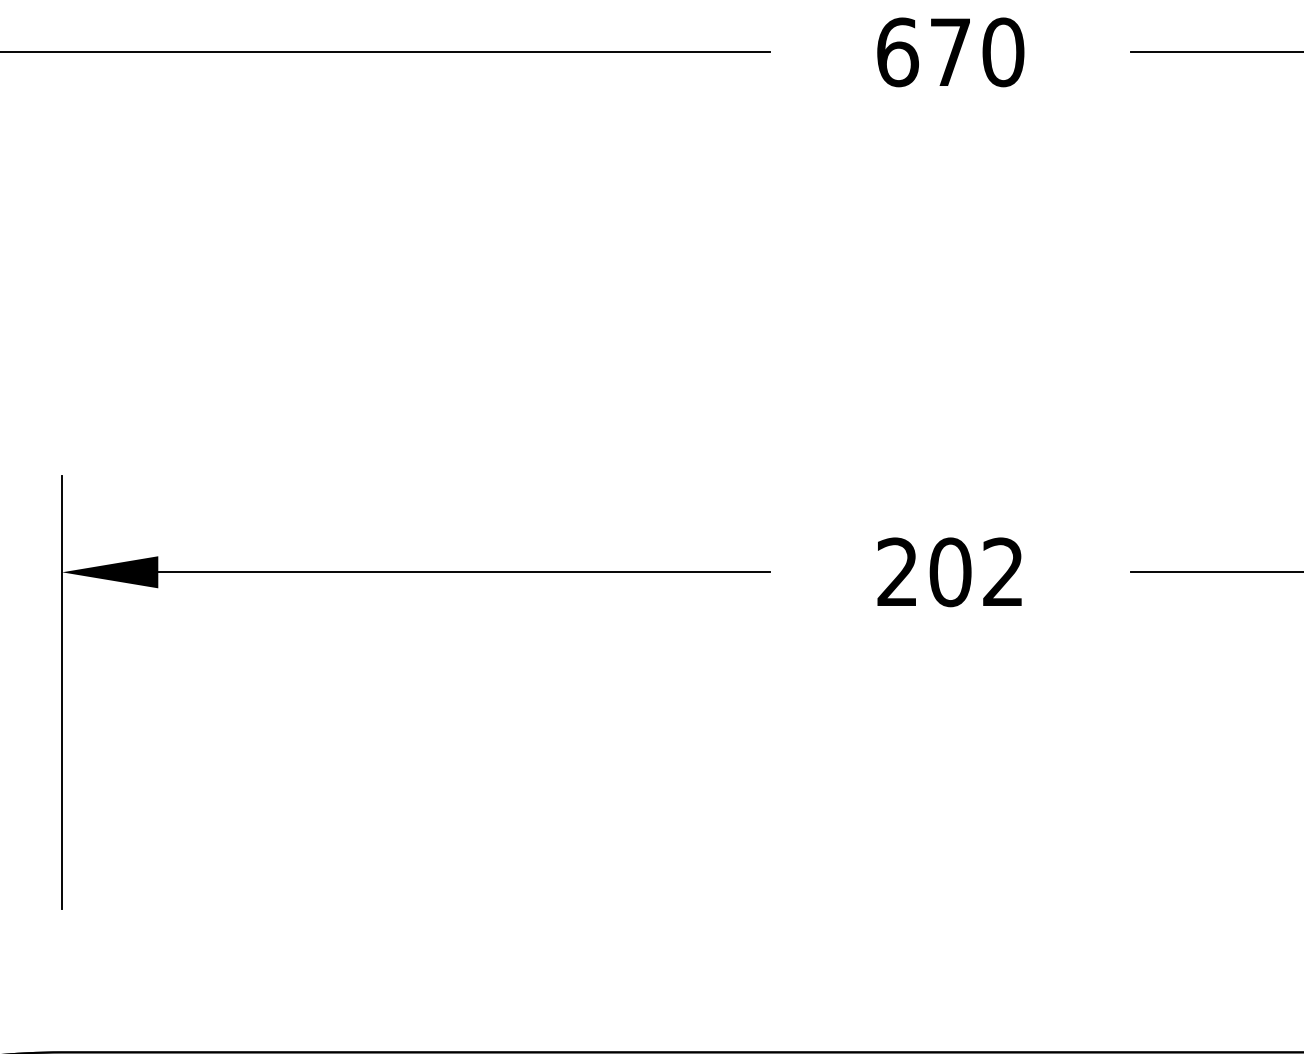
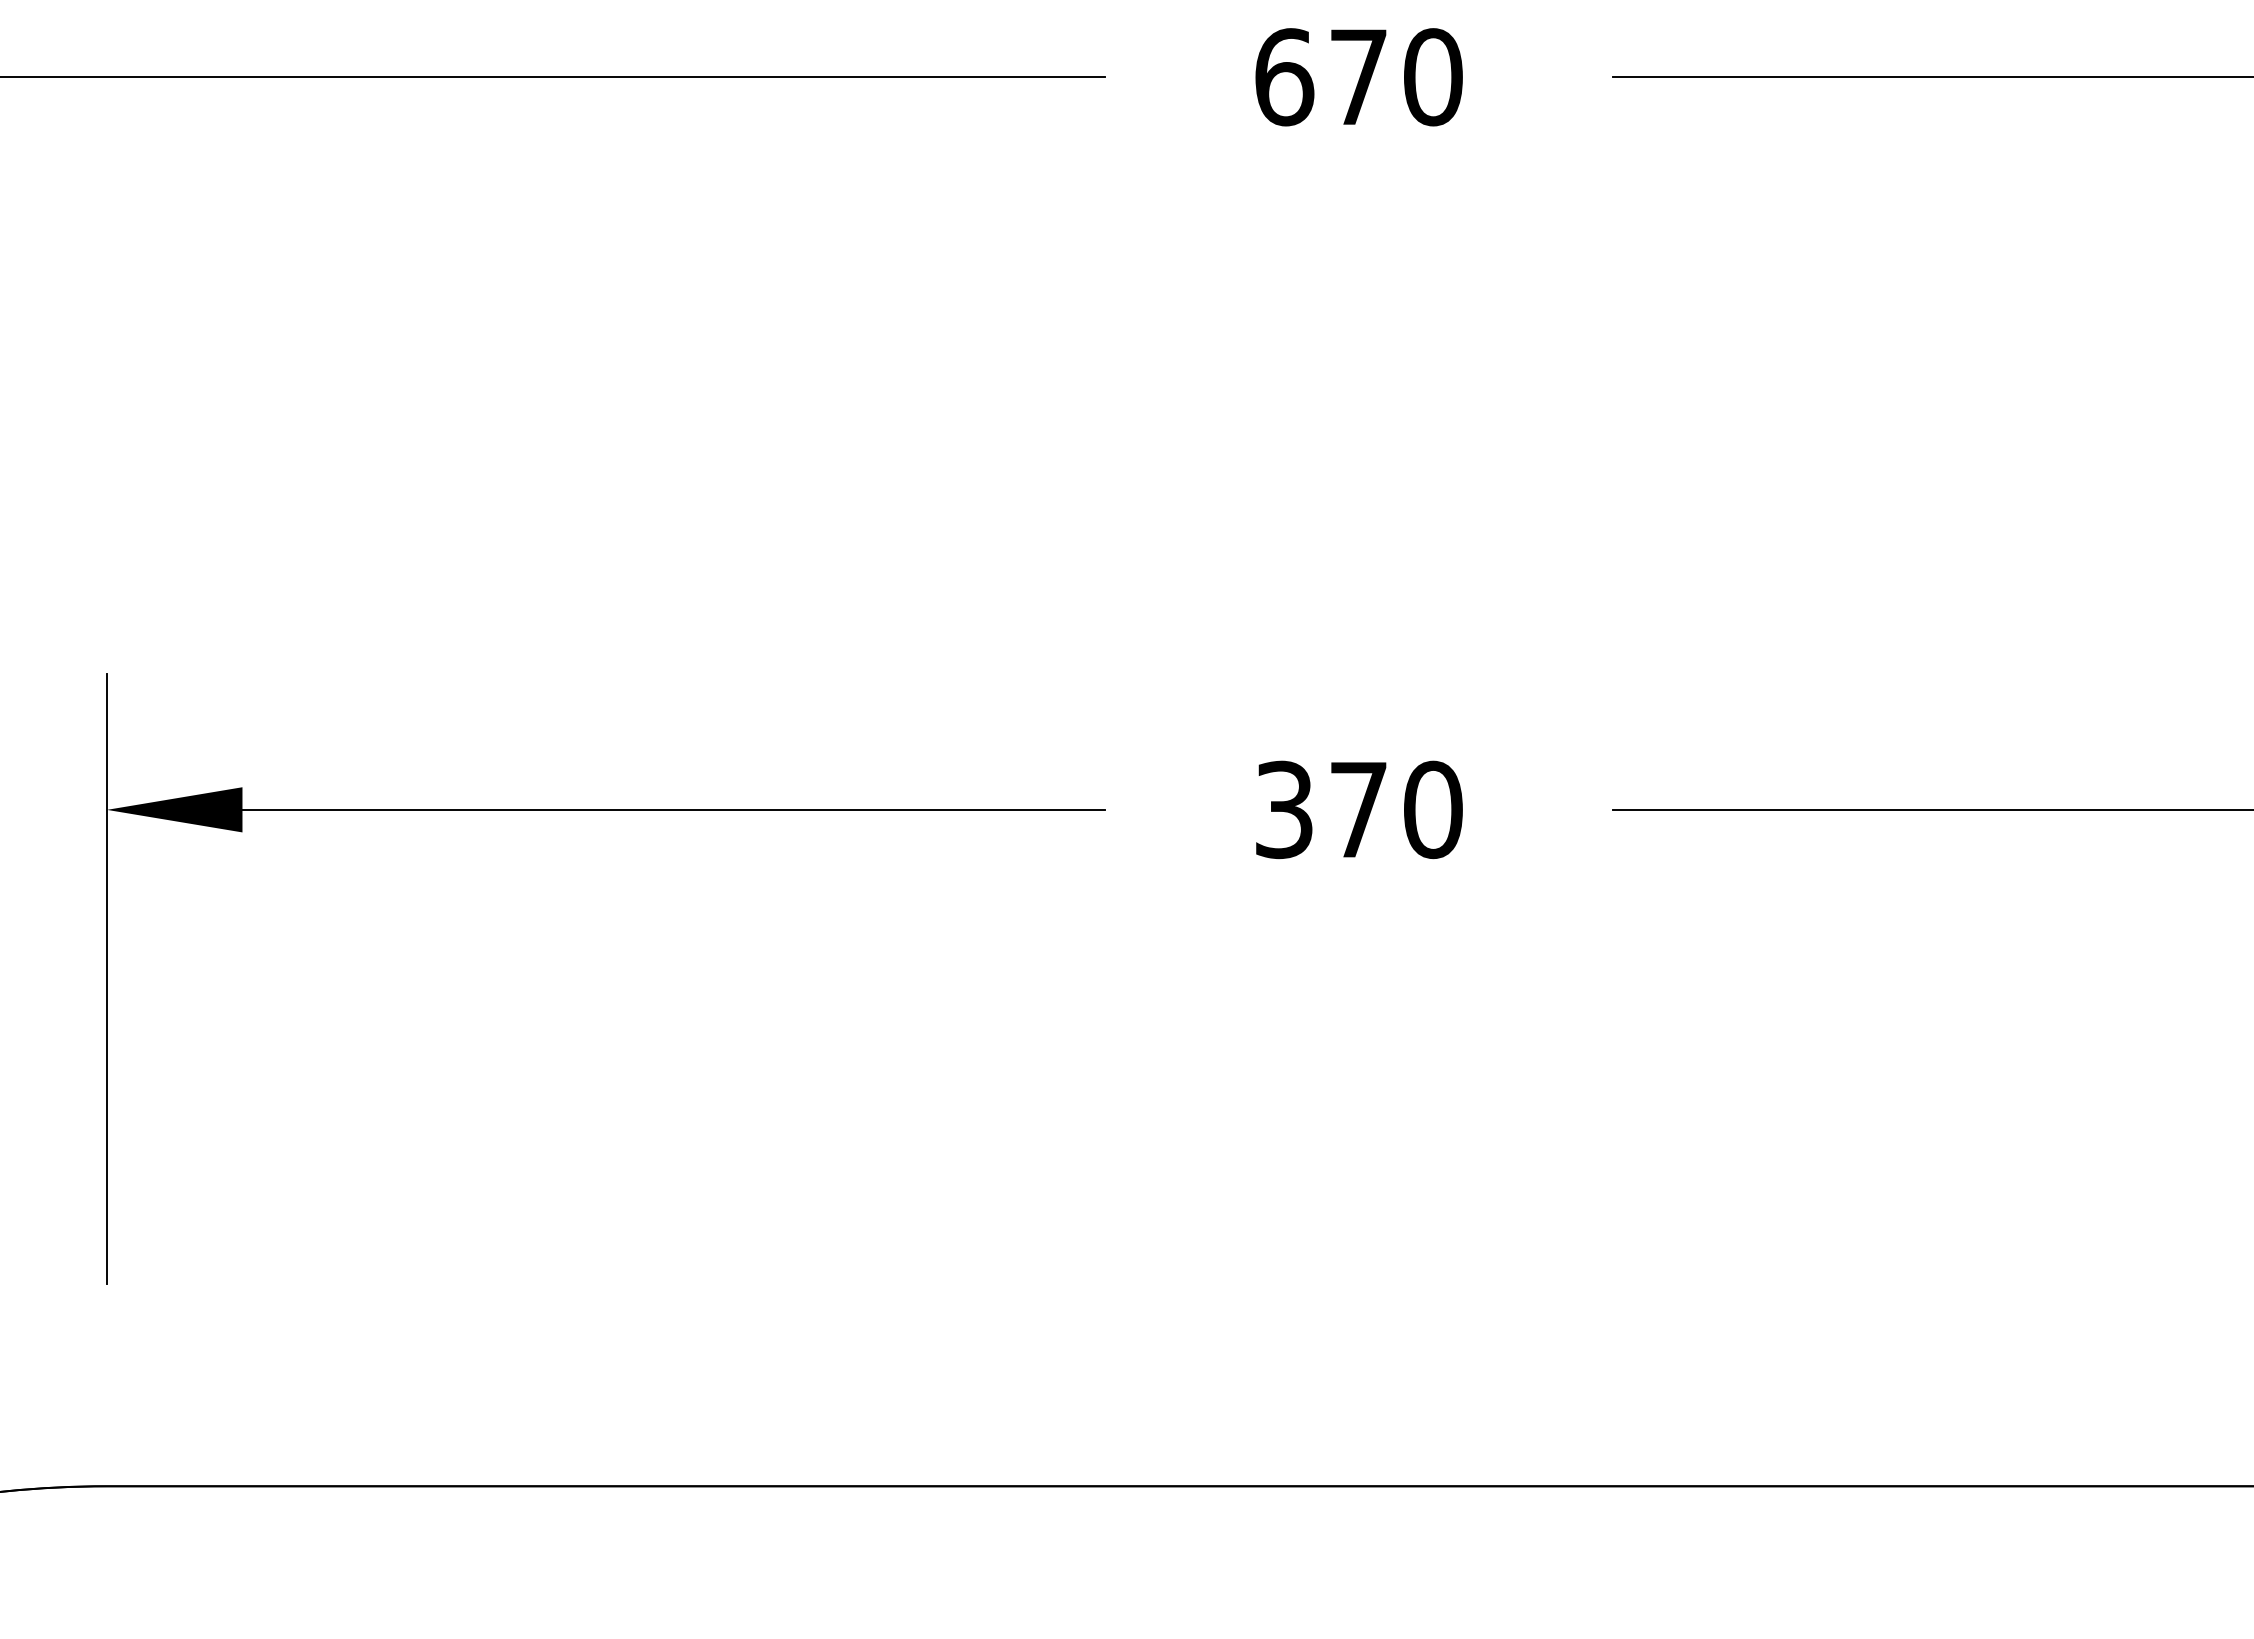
text: (951, 572) -> (1359, 809), 202 -> 370

